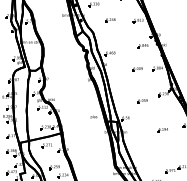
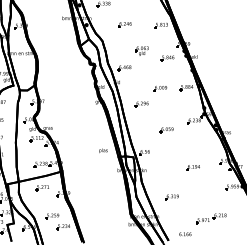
part: (123, 40) -> (141, 50), added
part: (123, 81) -> (141, 104), added
part: (146, 152) -> (171, 197), added

